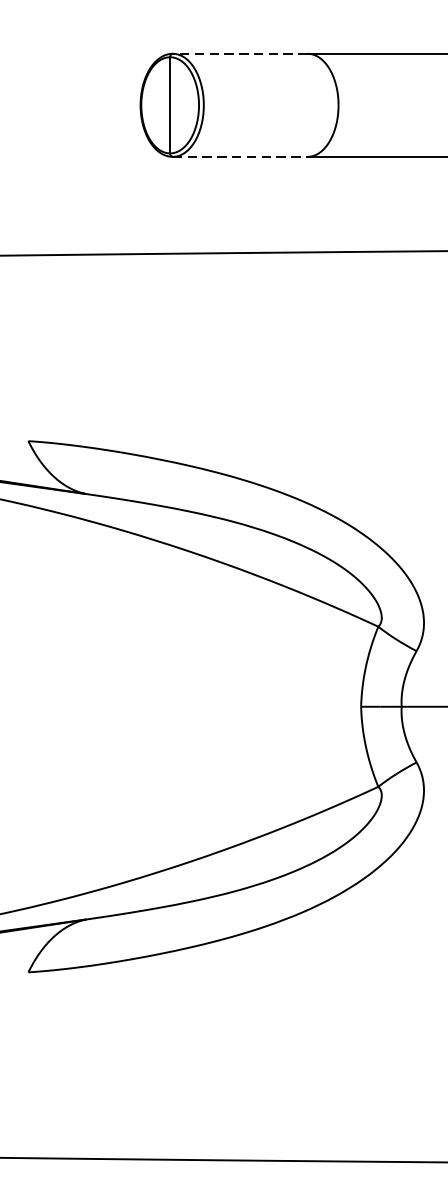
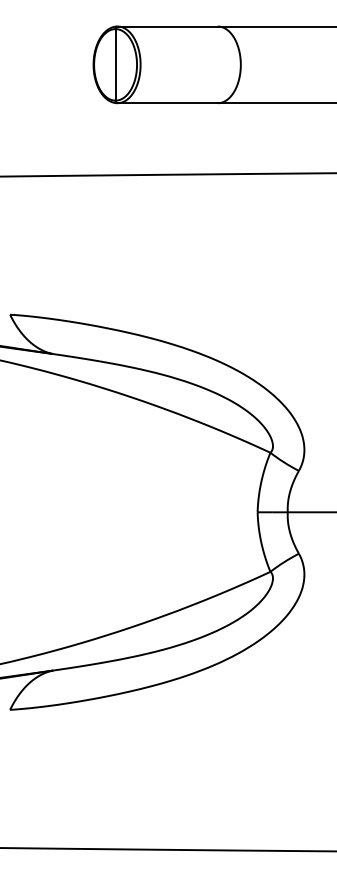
line: (239, 53) -> (167, 26), dashed -> solid
line: (241, 157) -> (168, 103), dashed -> solid

